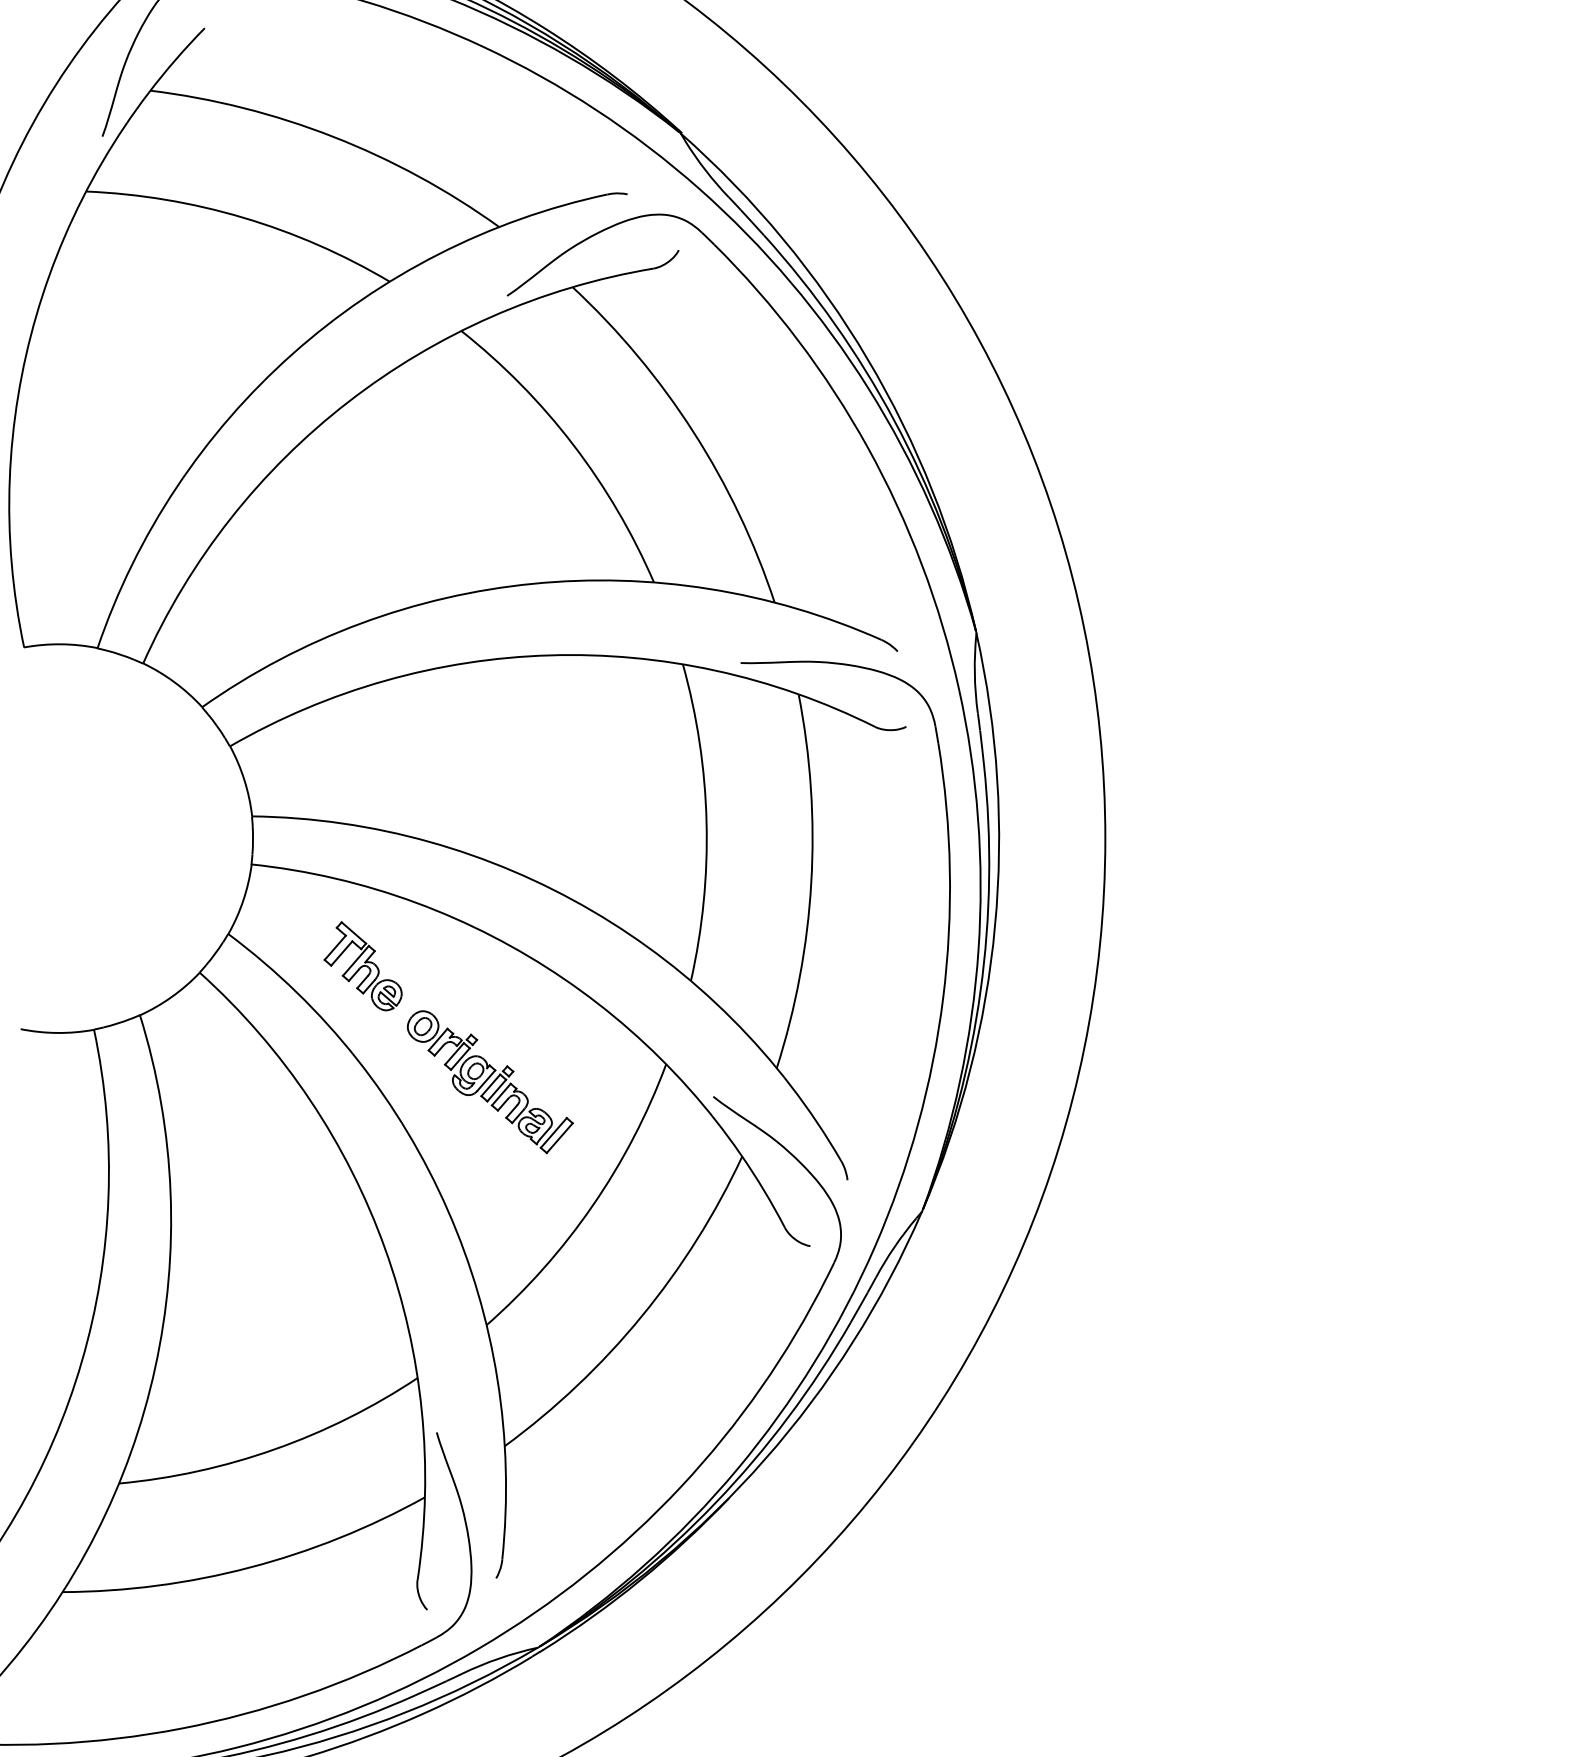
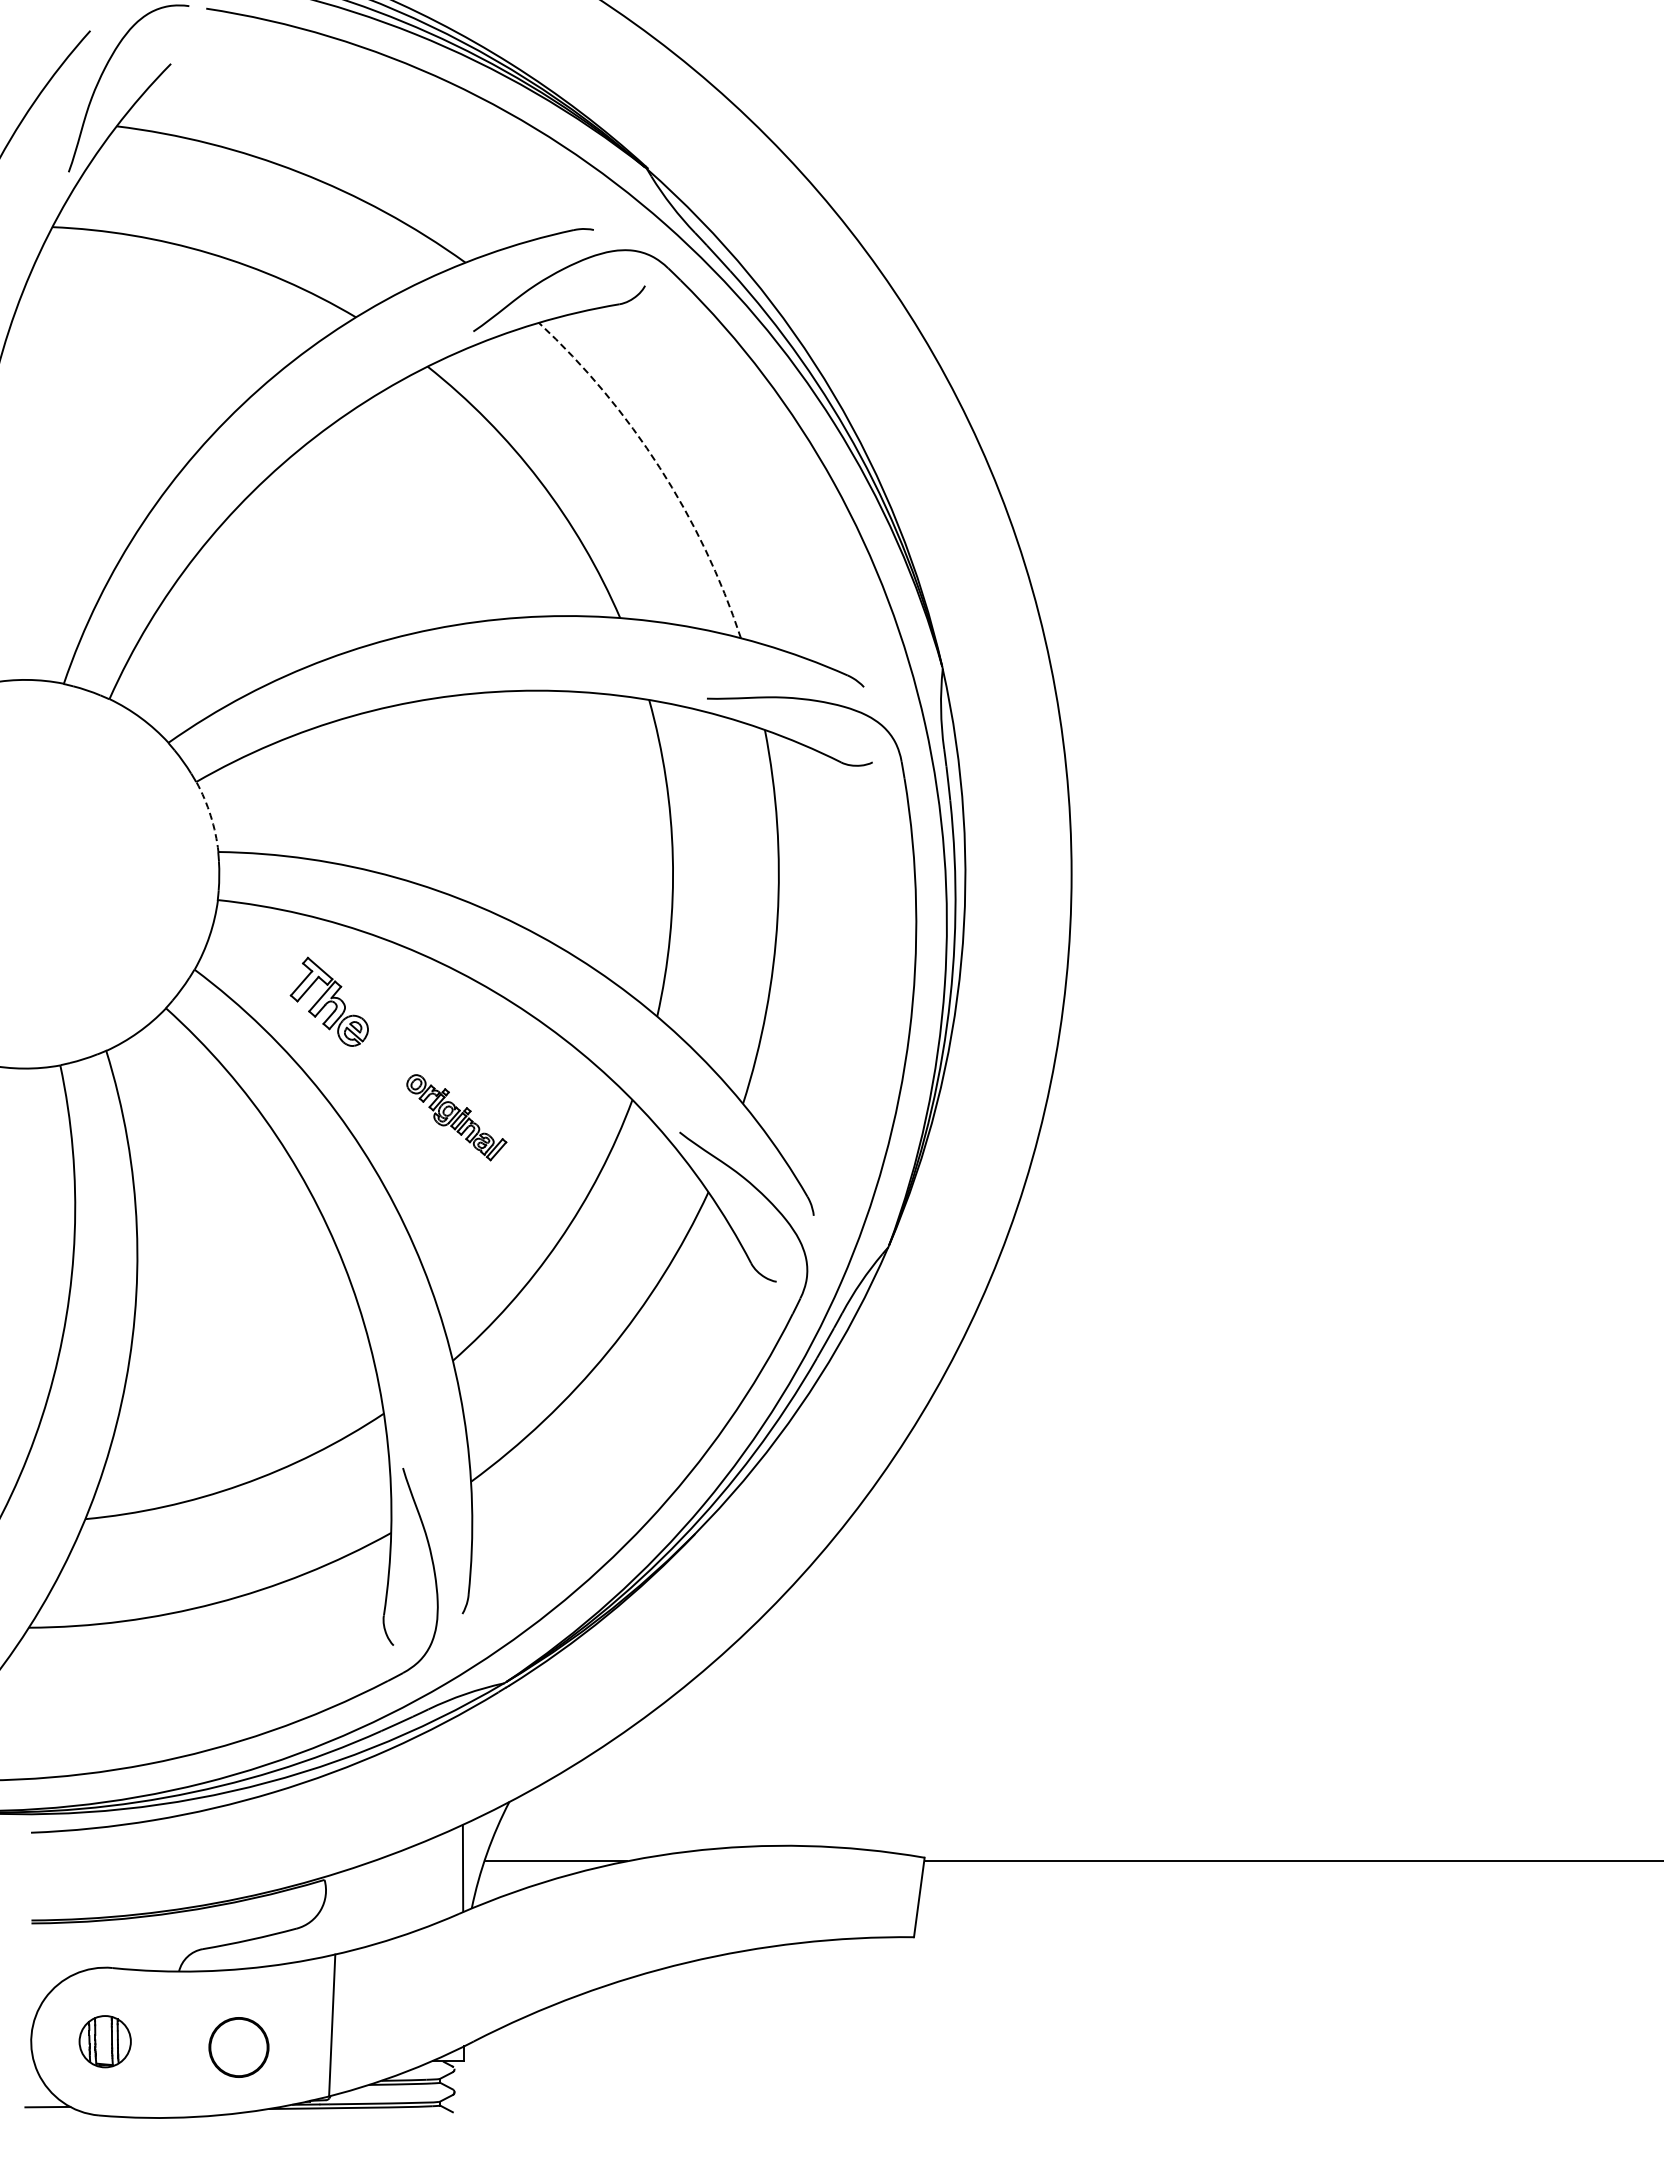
arc: (693, 431) -> (659, 467), solid -> dashed
arc: (244, 779) -> (210, 815), solid -> dashed
part: (490, 1081) -> (456, 1117), size x0.6

